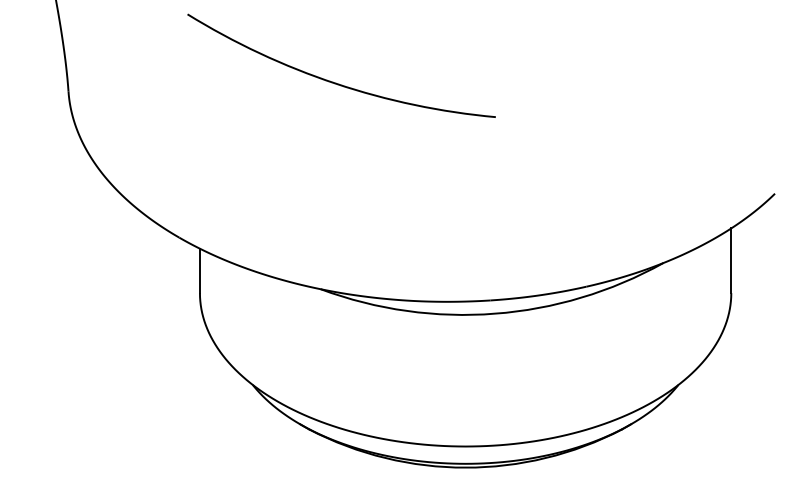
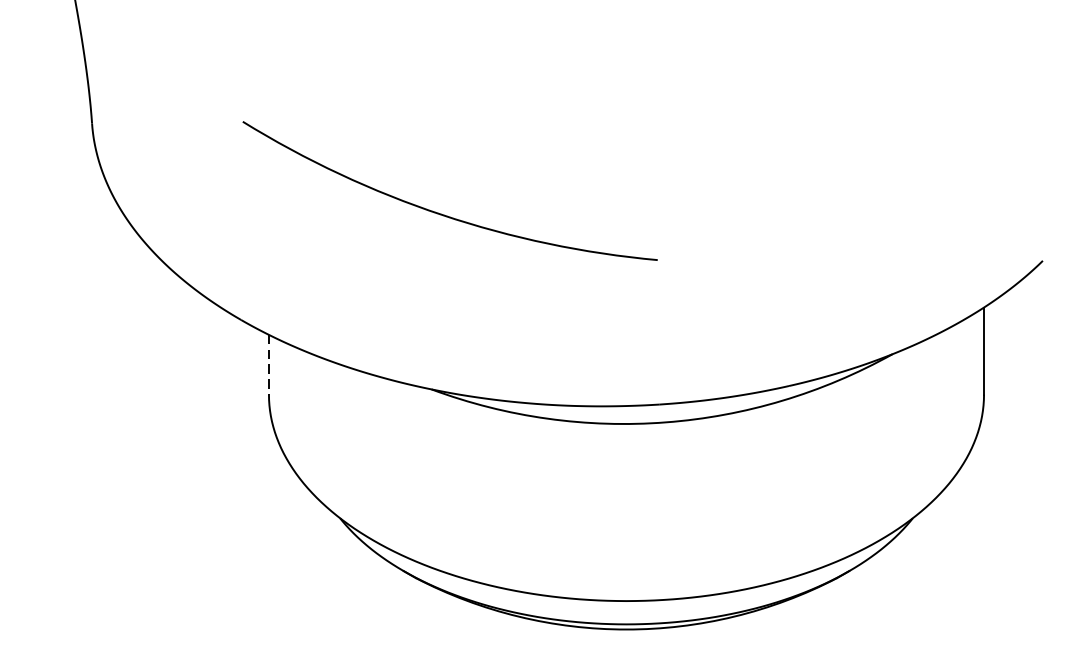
arc: (336, 82) -> (443, 213), moved
line: (199, 271) -> (268, 365), solid -> dashed

